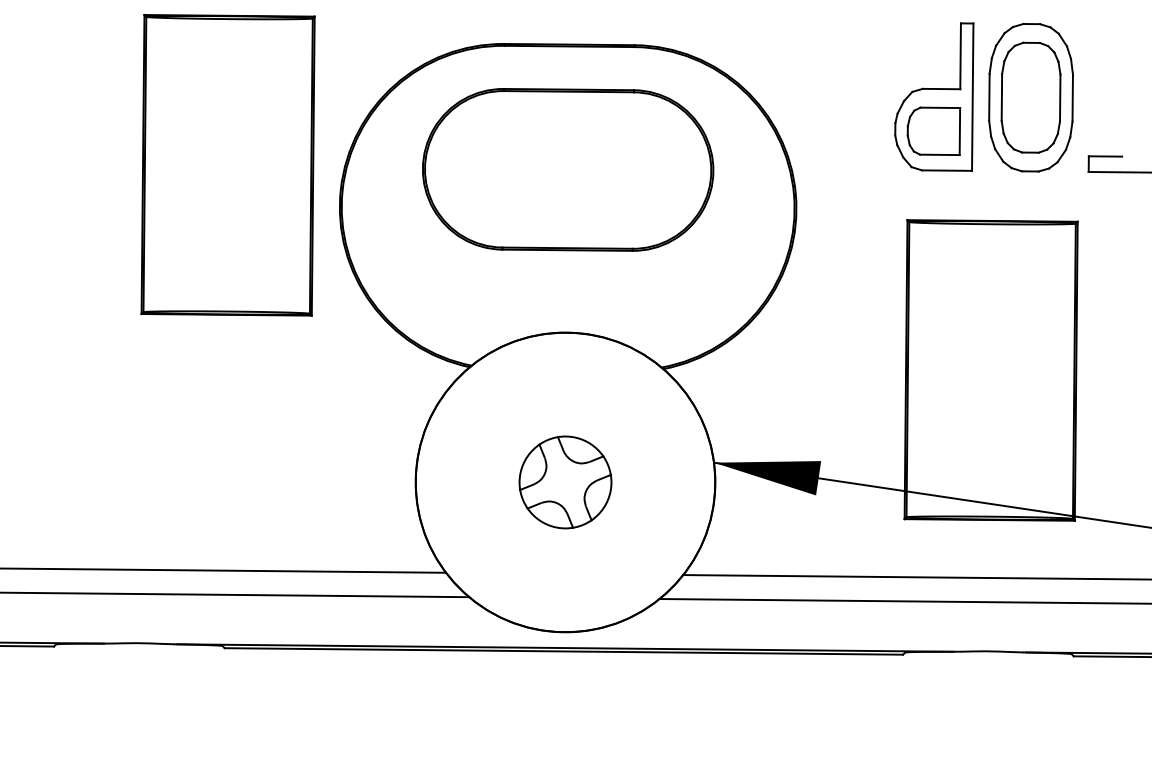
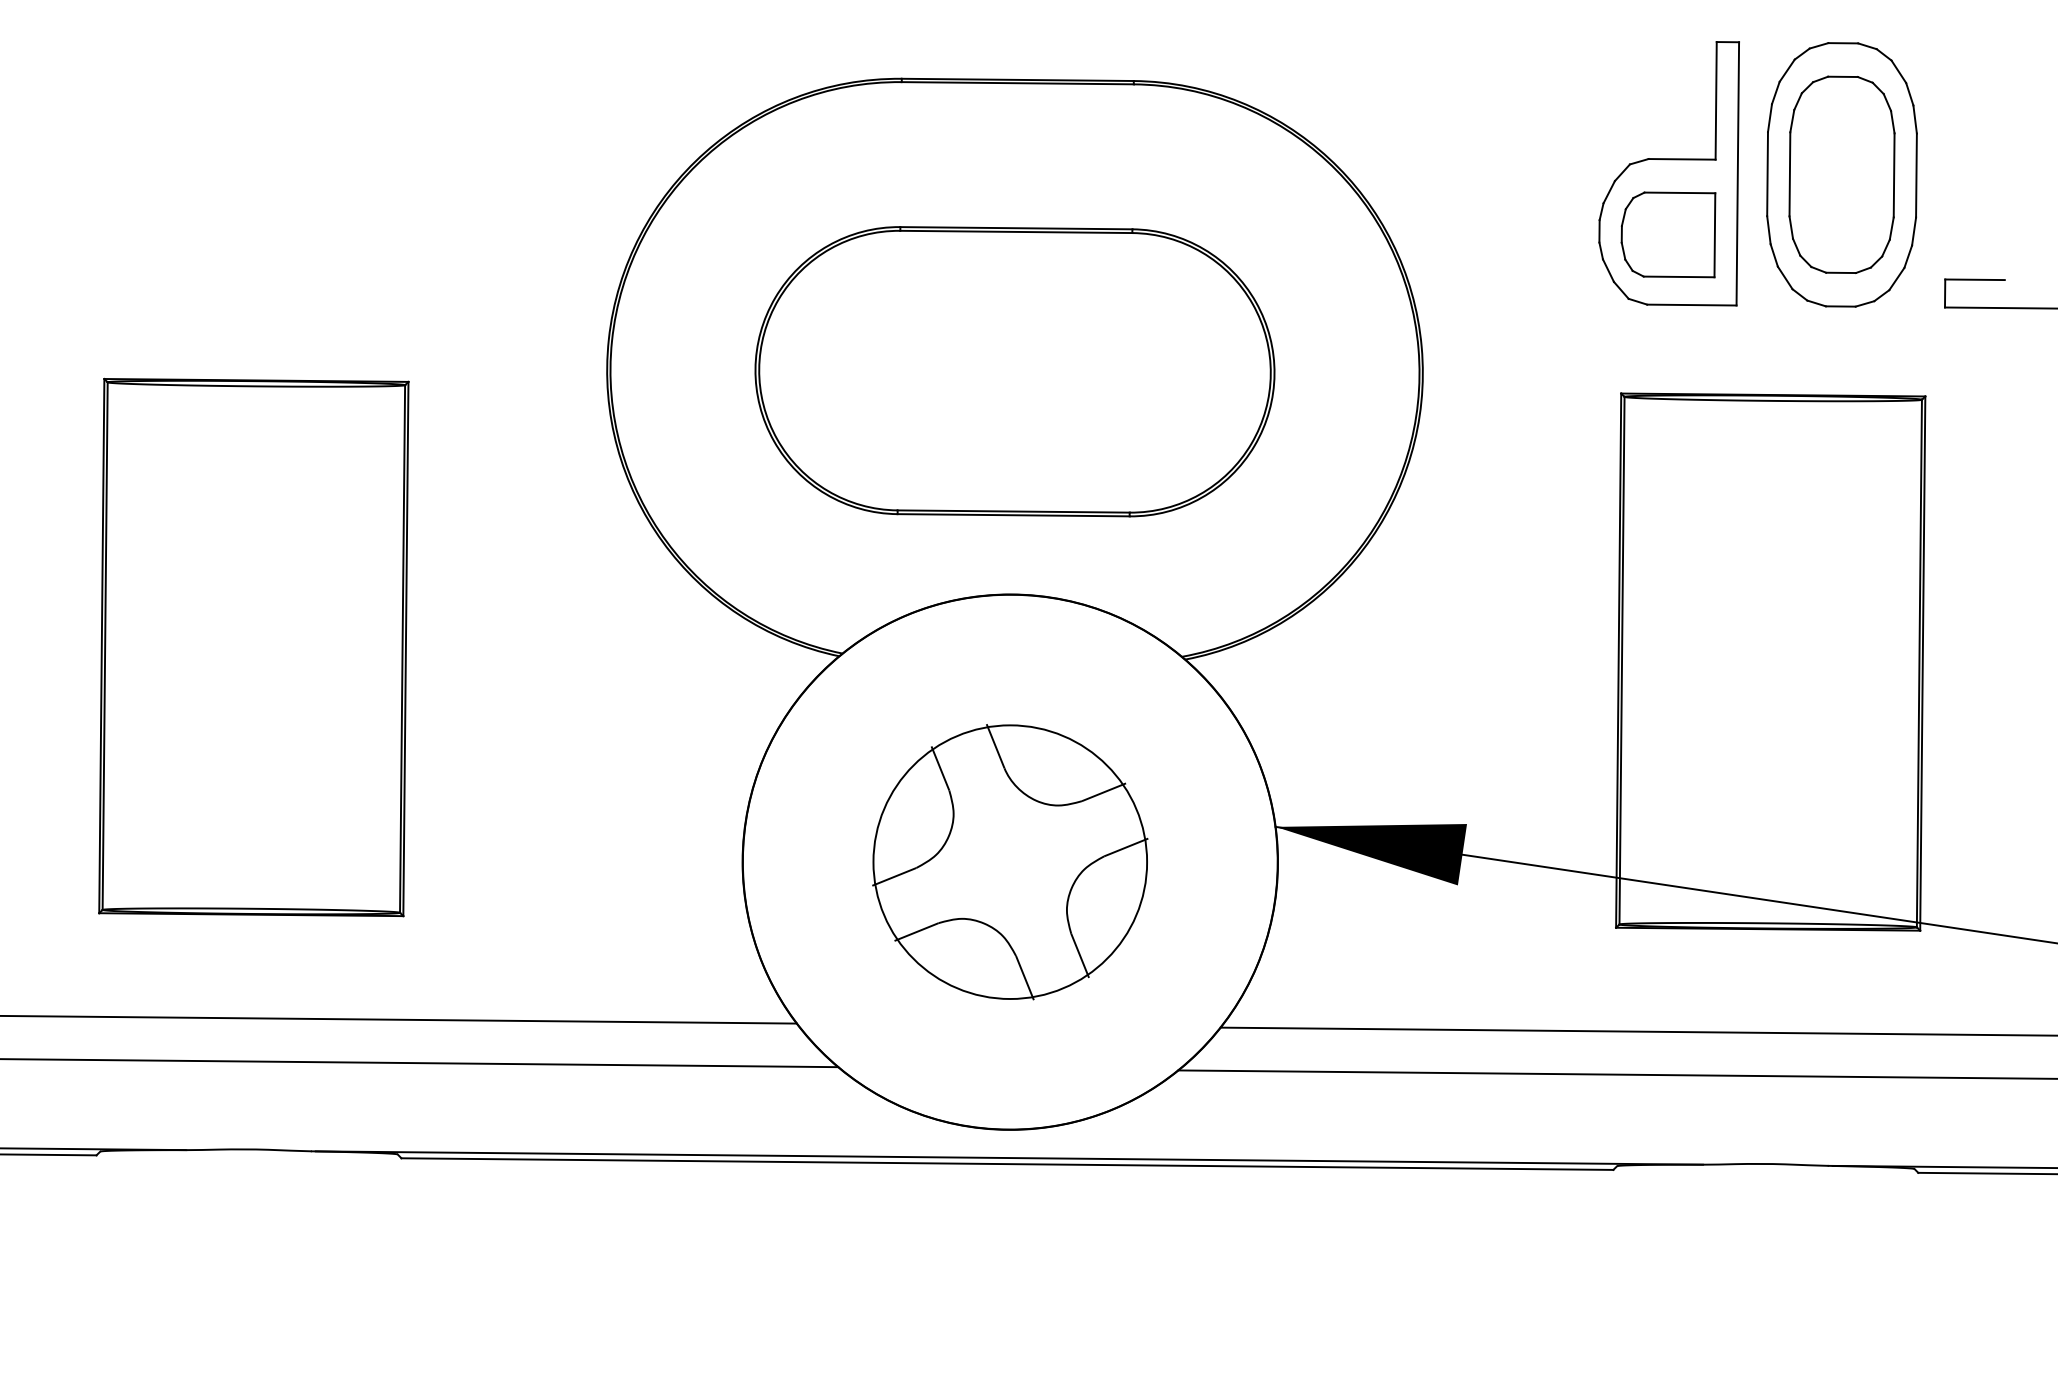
part: (227, 164) -> (252, 646), moved
part: (568, 169) -> (1015, 370), moved
part: (565, 482) -> (1010, 862), size x1.67

